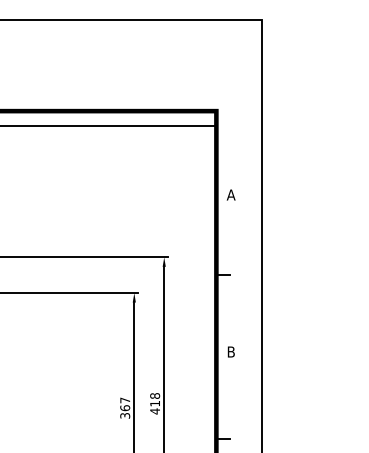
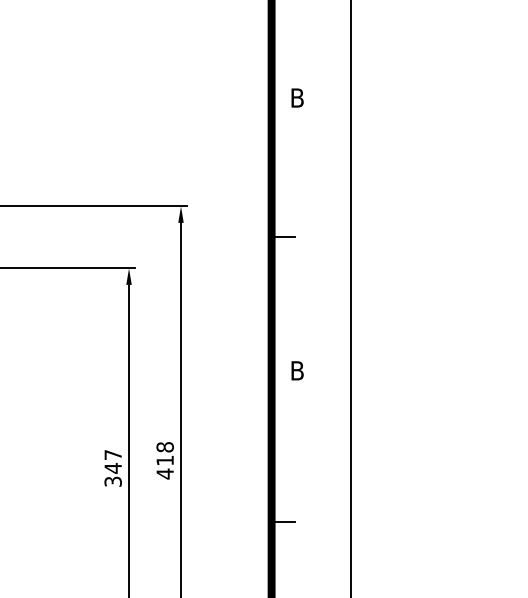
text: (230, 194) -> (296, 97), A -> B
text: (125, 408) -> (113, 468), 367 -> 347

